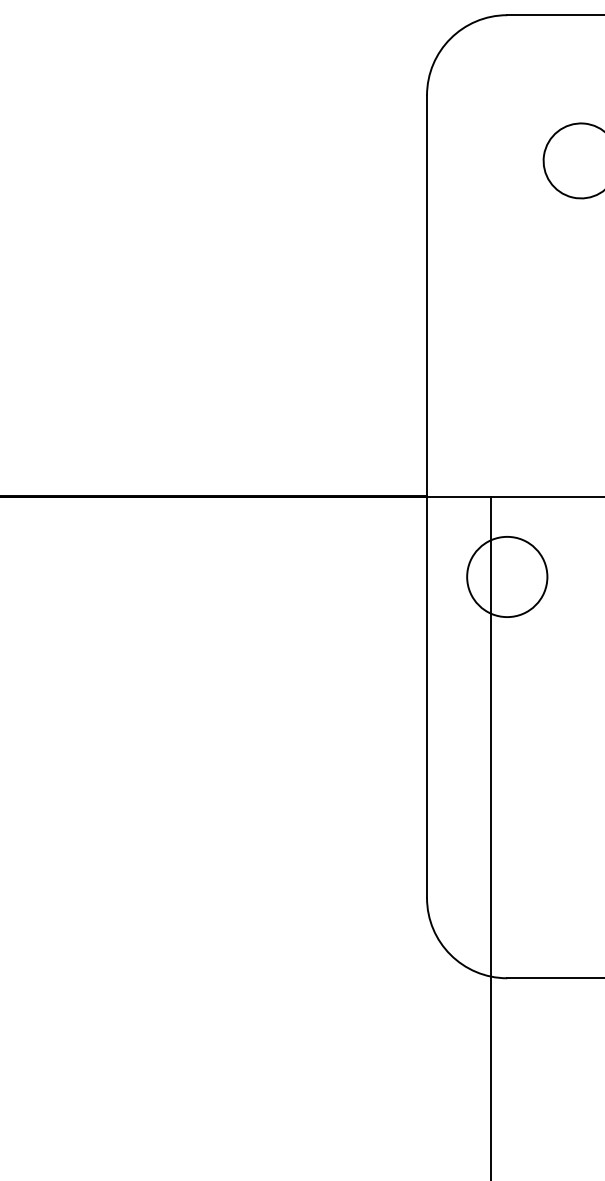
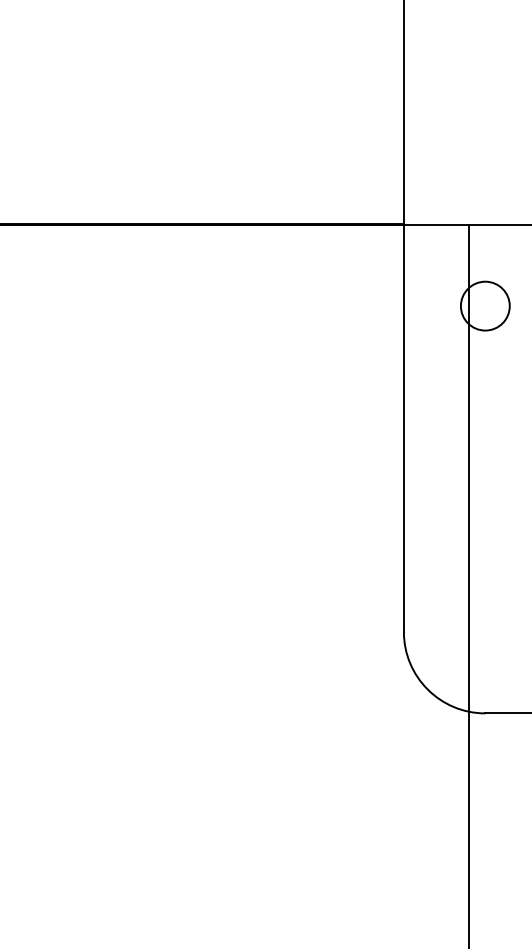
circle: (507, 576) -> (485, 305), size x0.6

